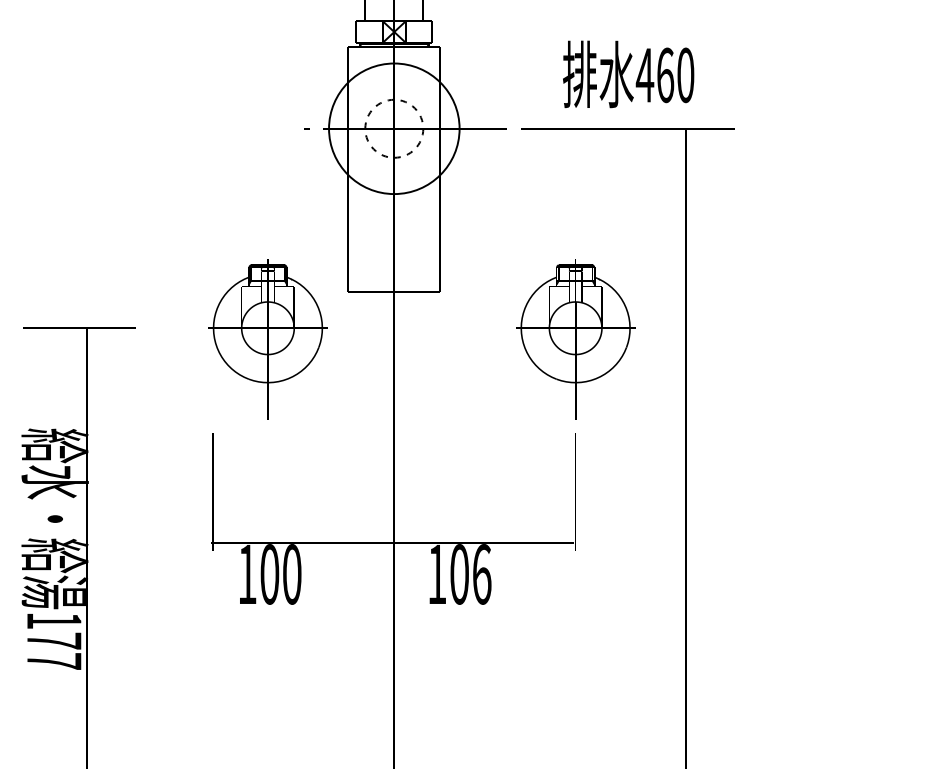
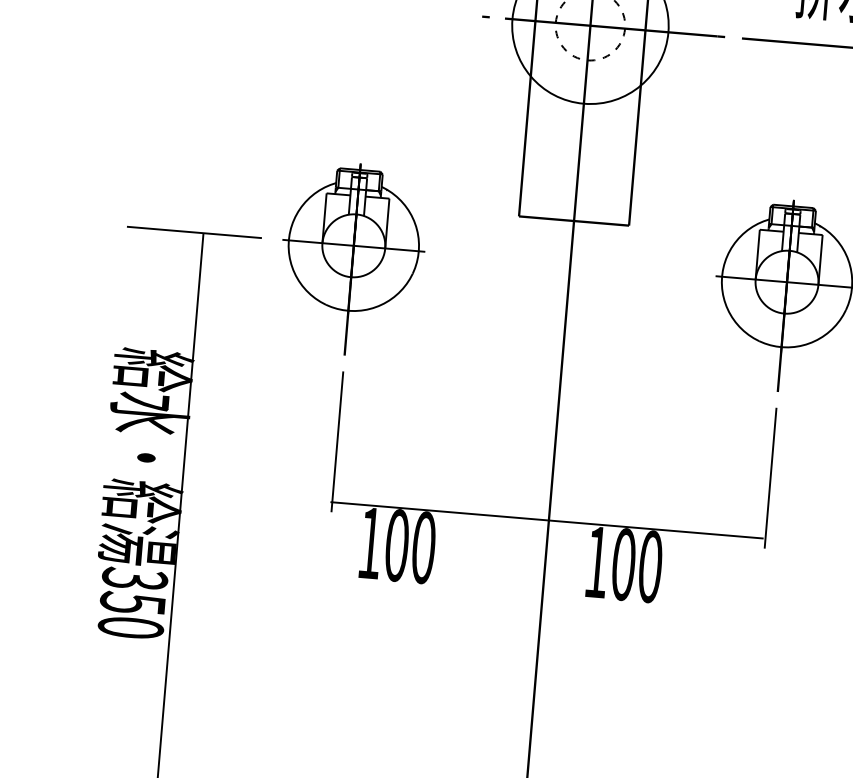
part: (267, 339) -> (352, 259), moved
text: (482, 574) -> (651, 566), 106 -> 100
text: (54, 640) -> (133, 602), 177 -> 350

